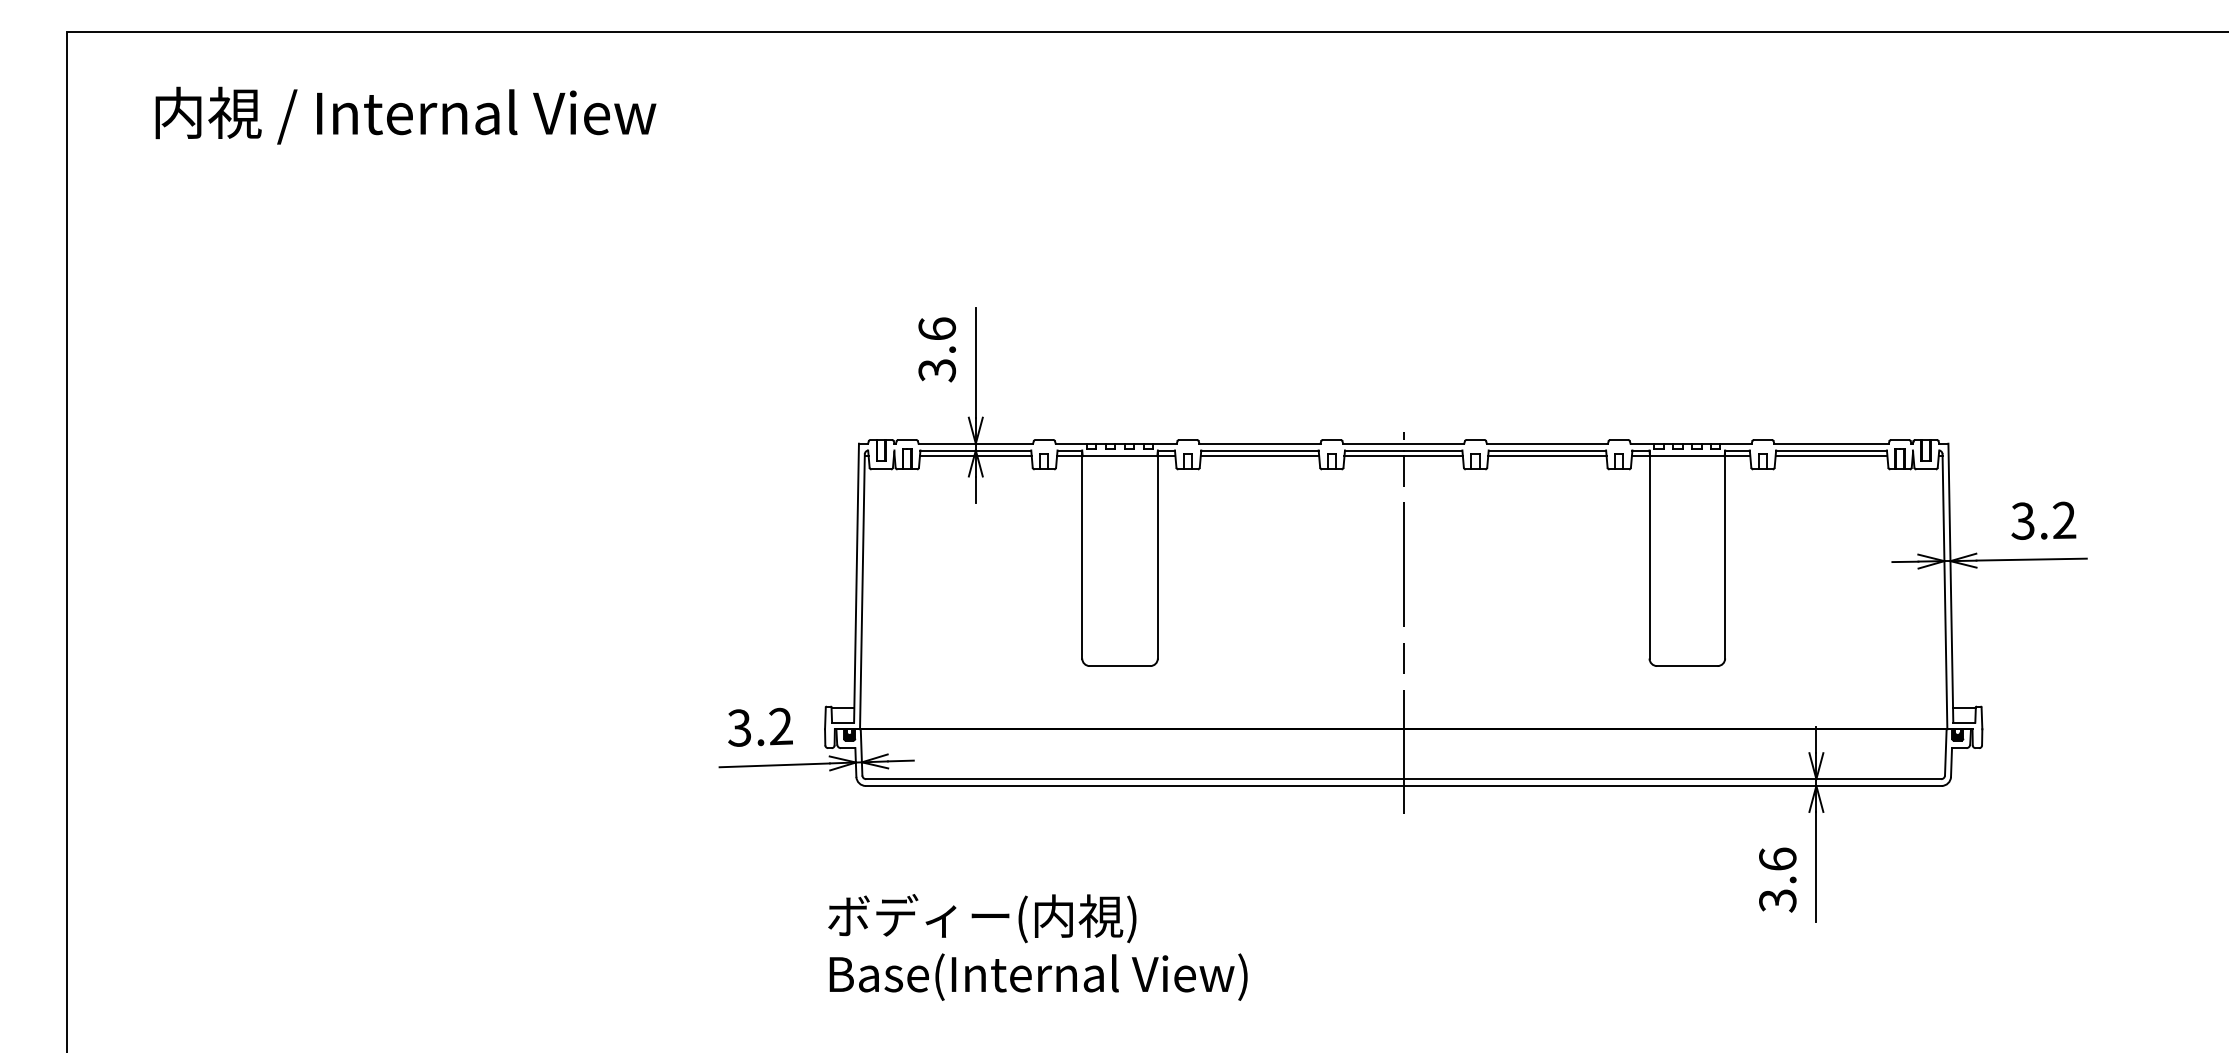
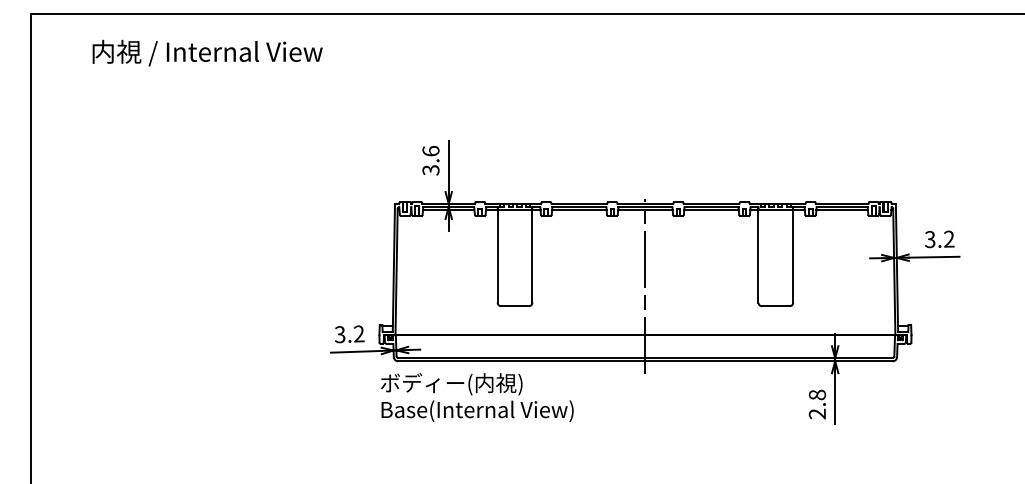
text: (405, 114) -> (207, 52), moved
text: (1777, 879) -> (817, 404), 3.6 -> 2.8
text: (1038, 947) -> (477, 397), moved

